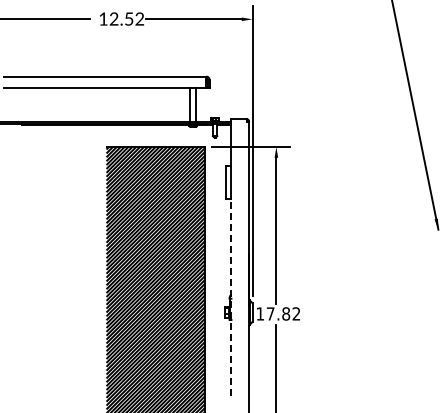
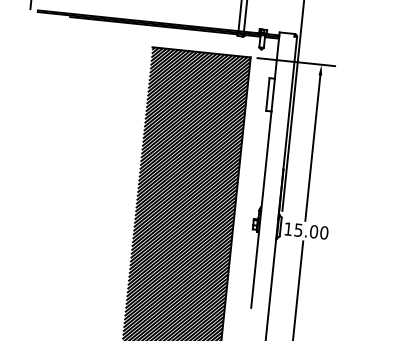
line: (231, 297) -> (261, 209), dashed -> solid
text: (283, 313) -> (311, 231), 17.82 -> 15.00

